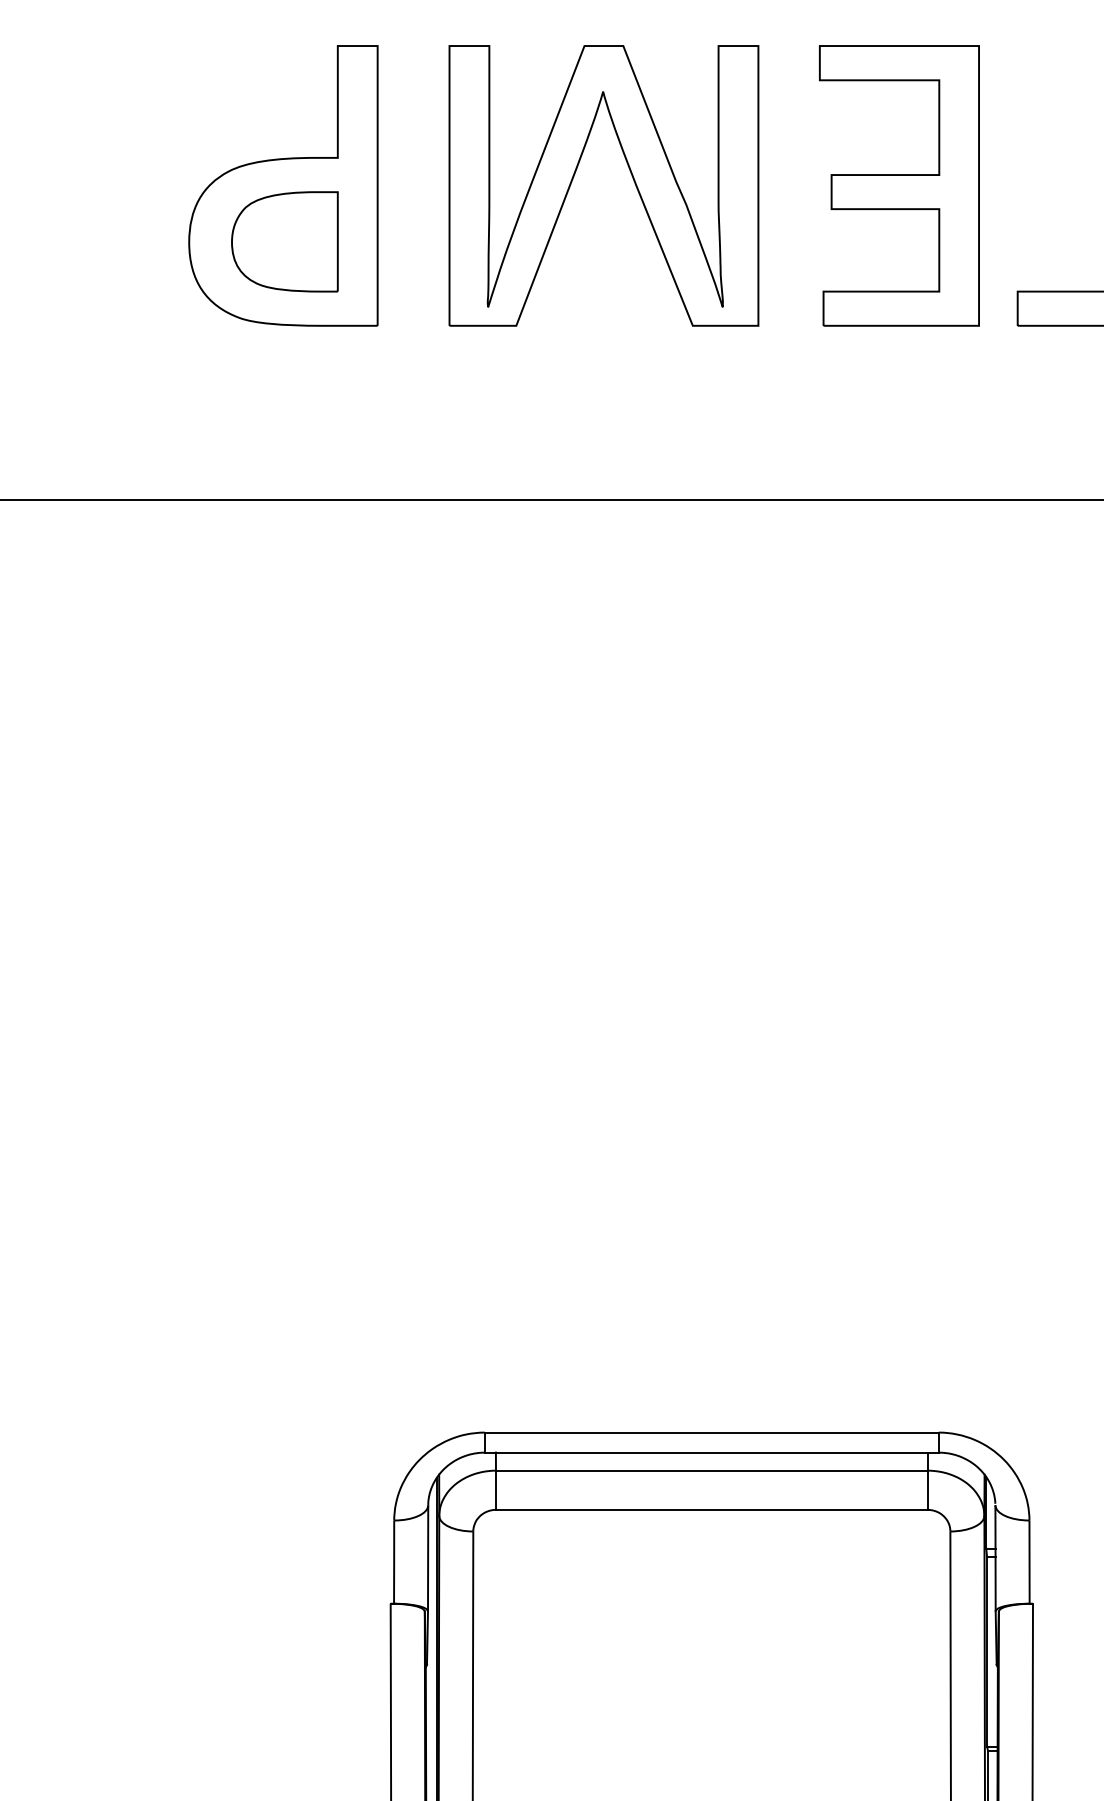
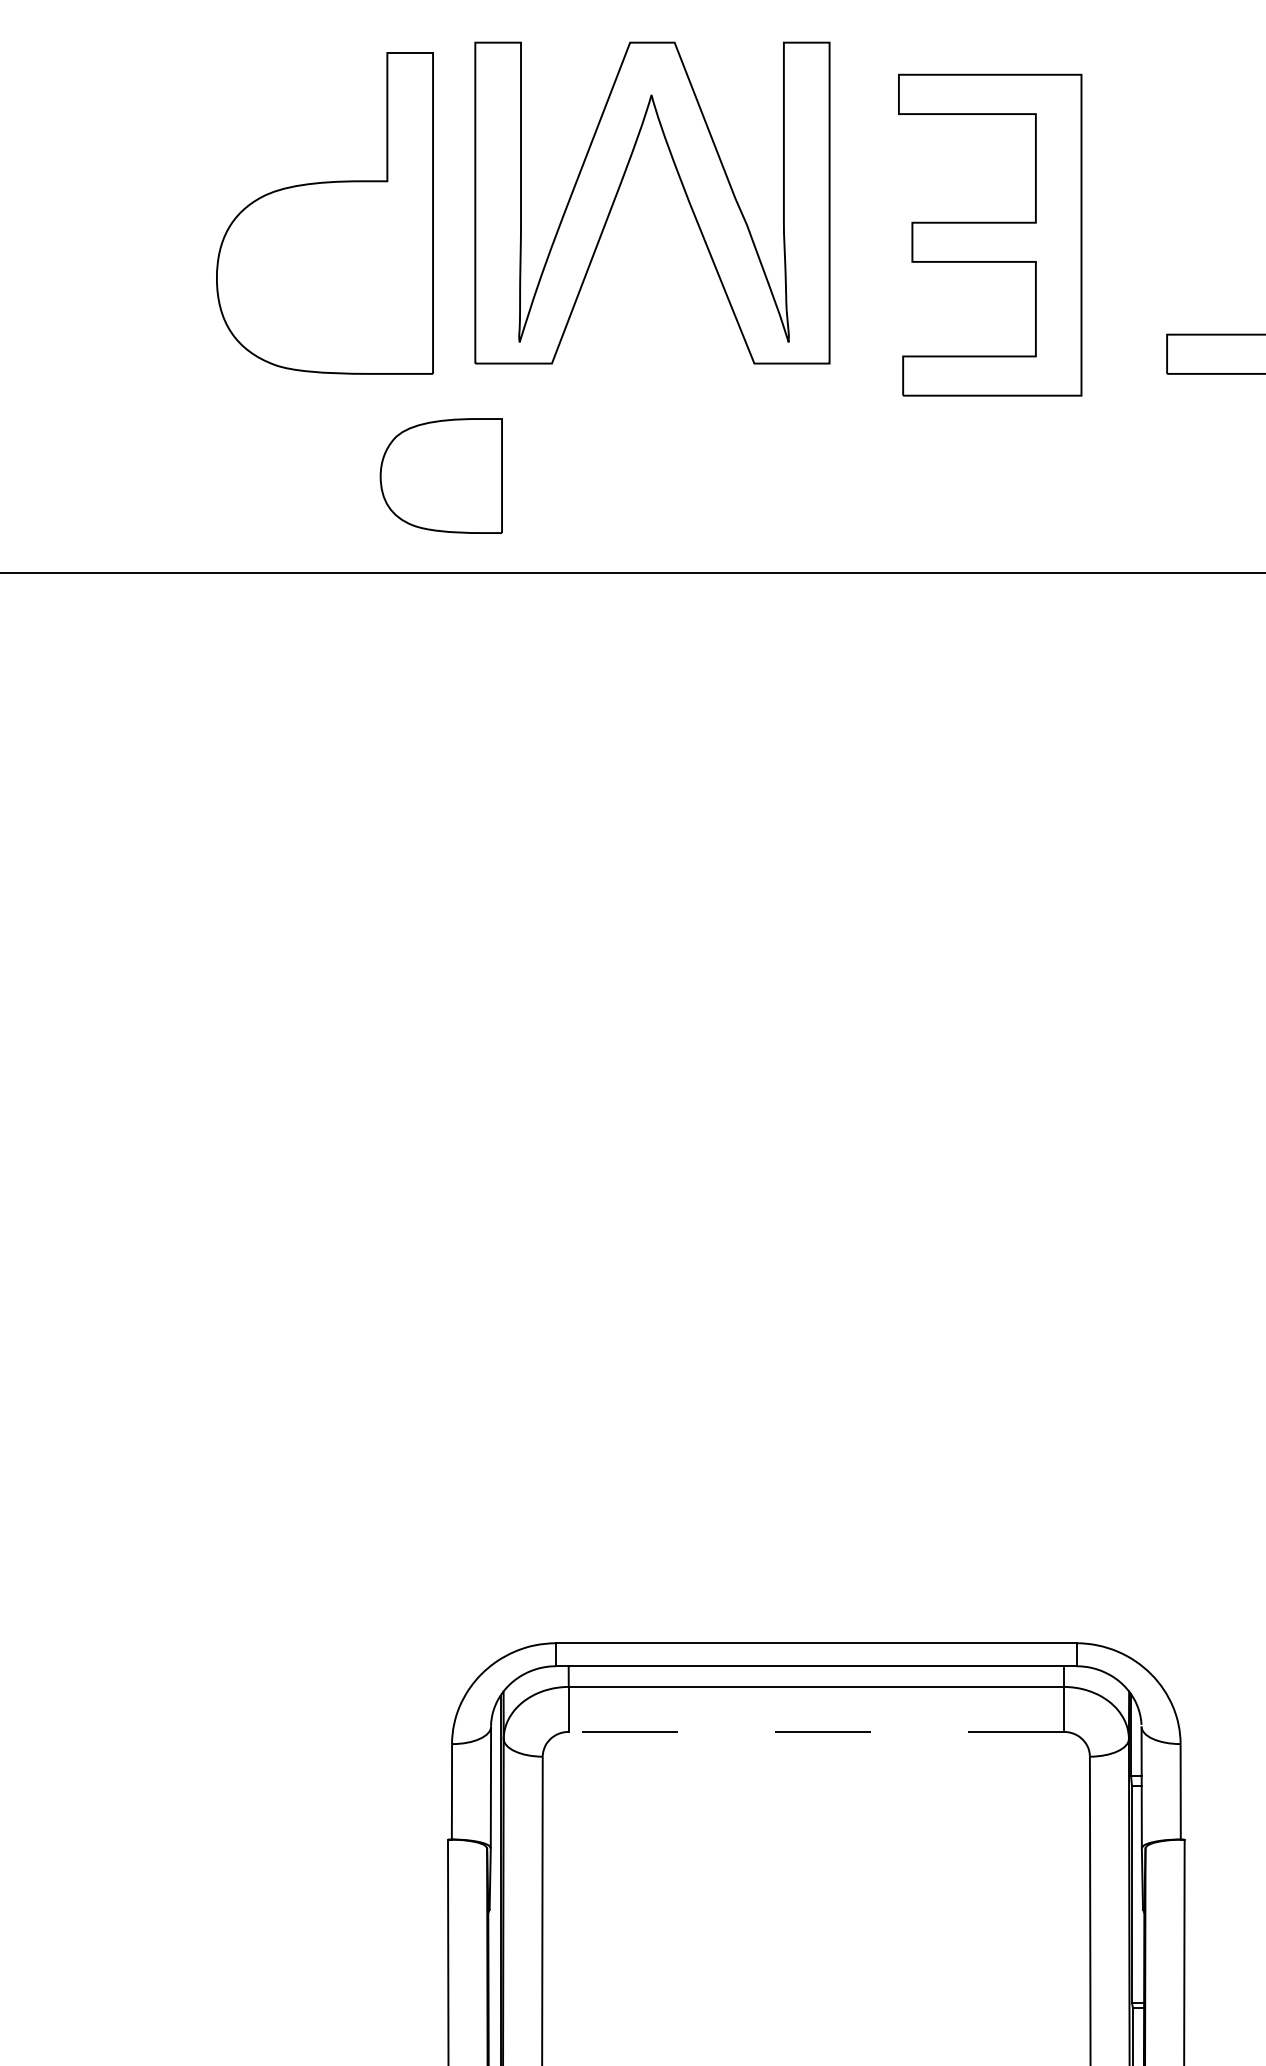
part: (631, 176) -> (684, 192), moved
part: (899, 185) -> (990, 234), moved
part: (284, 241) -> (440, 475), moved
line: (711, 1509) -> (815, 1731), solid -> dashed

